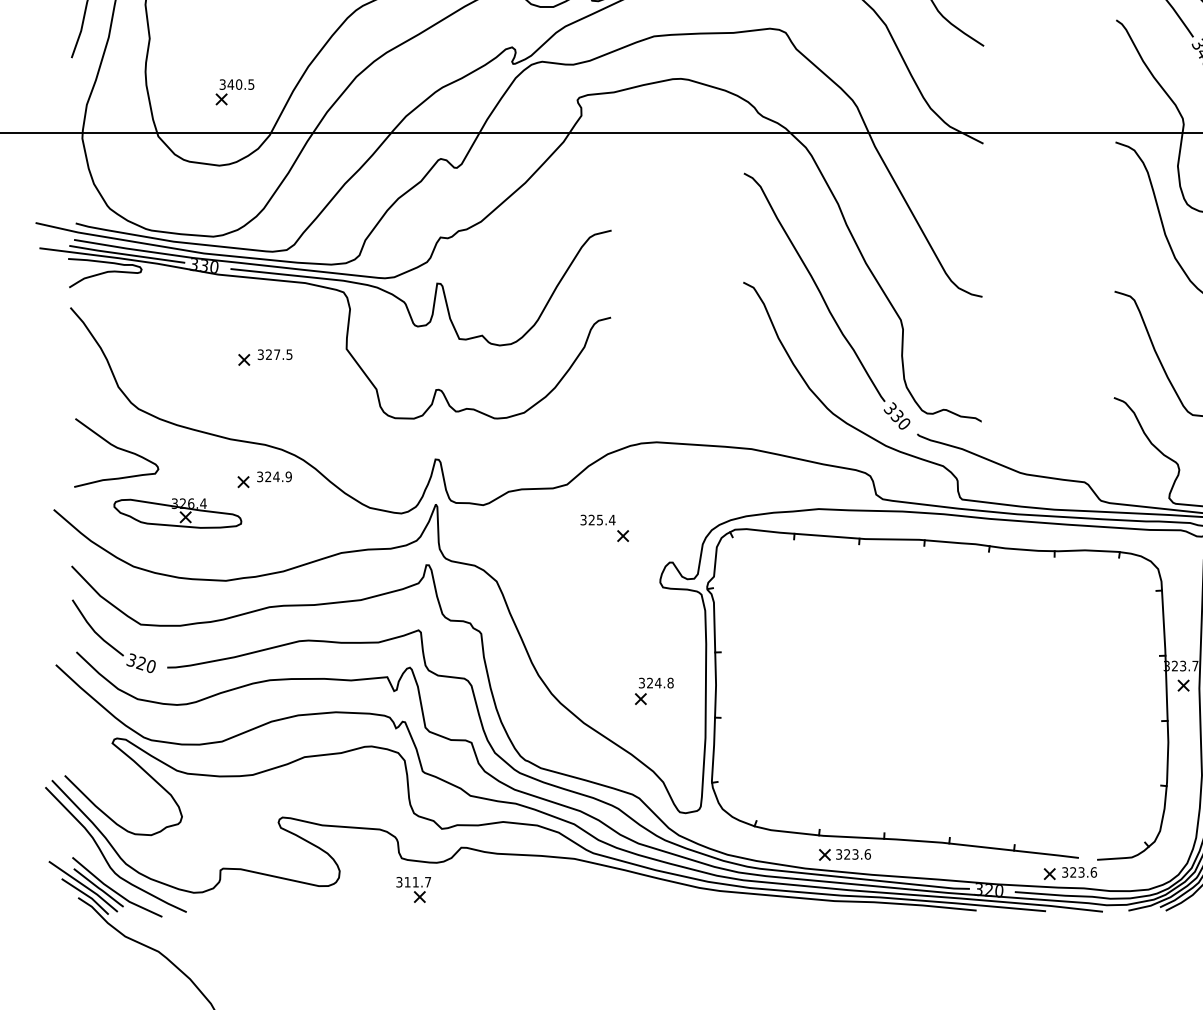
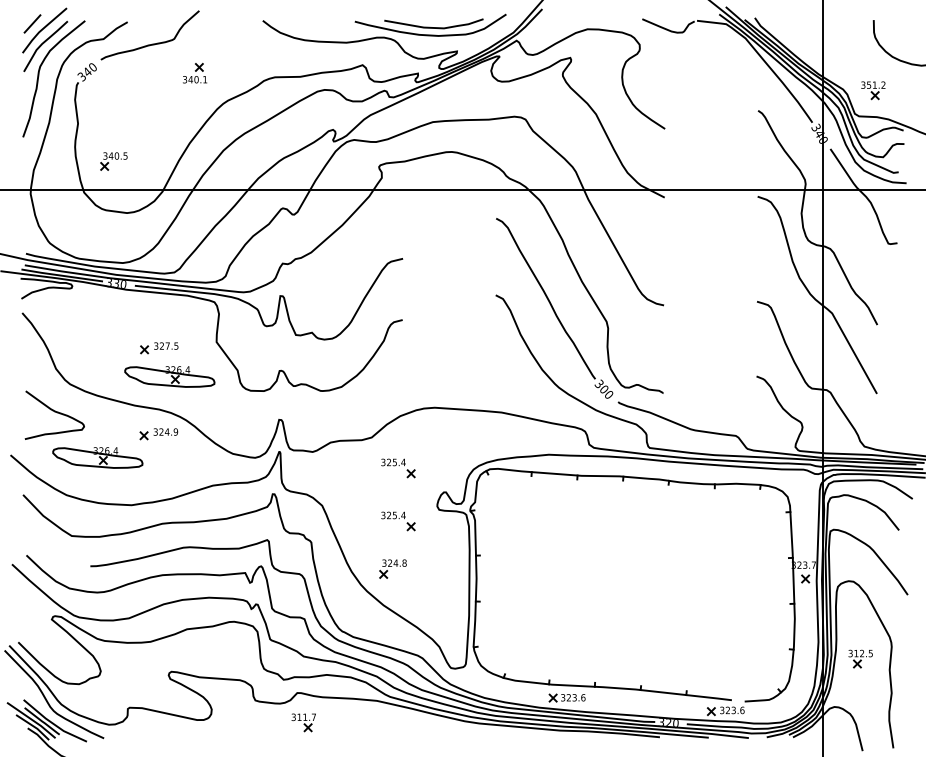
part: (234, 92) -> (113, 161), moved
part: (279, 397) -> (169, 376), added
text: (896, 416) -> (603, 389), 330 -> 300
part: (605, 603) -> (398, 521), added
part: (113, 636) -> (52, 544), removed
part: (653, 690) -> (392, 568), moved
part: (413, 889) -> (303, 722), moved

